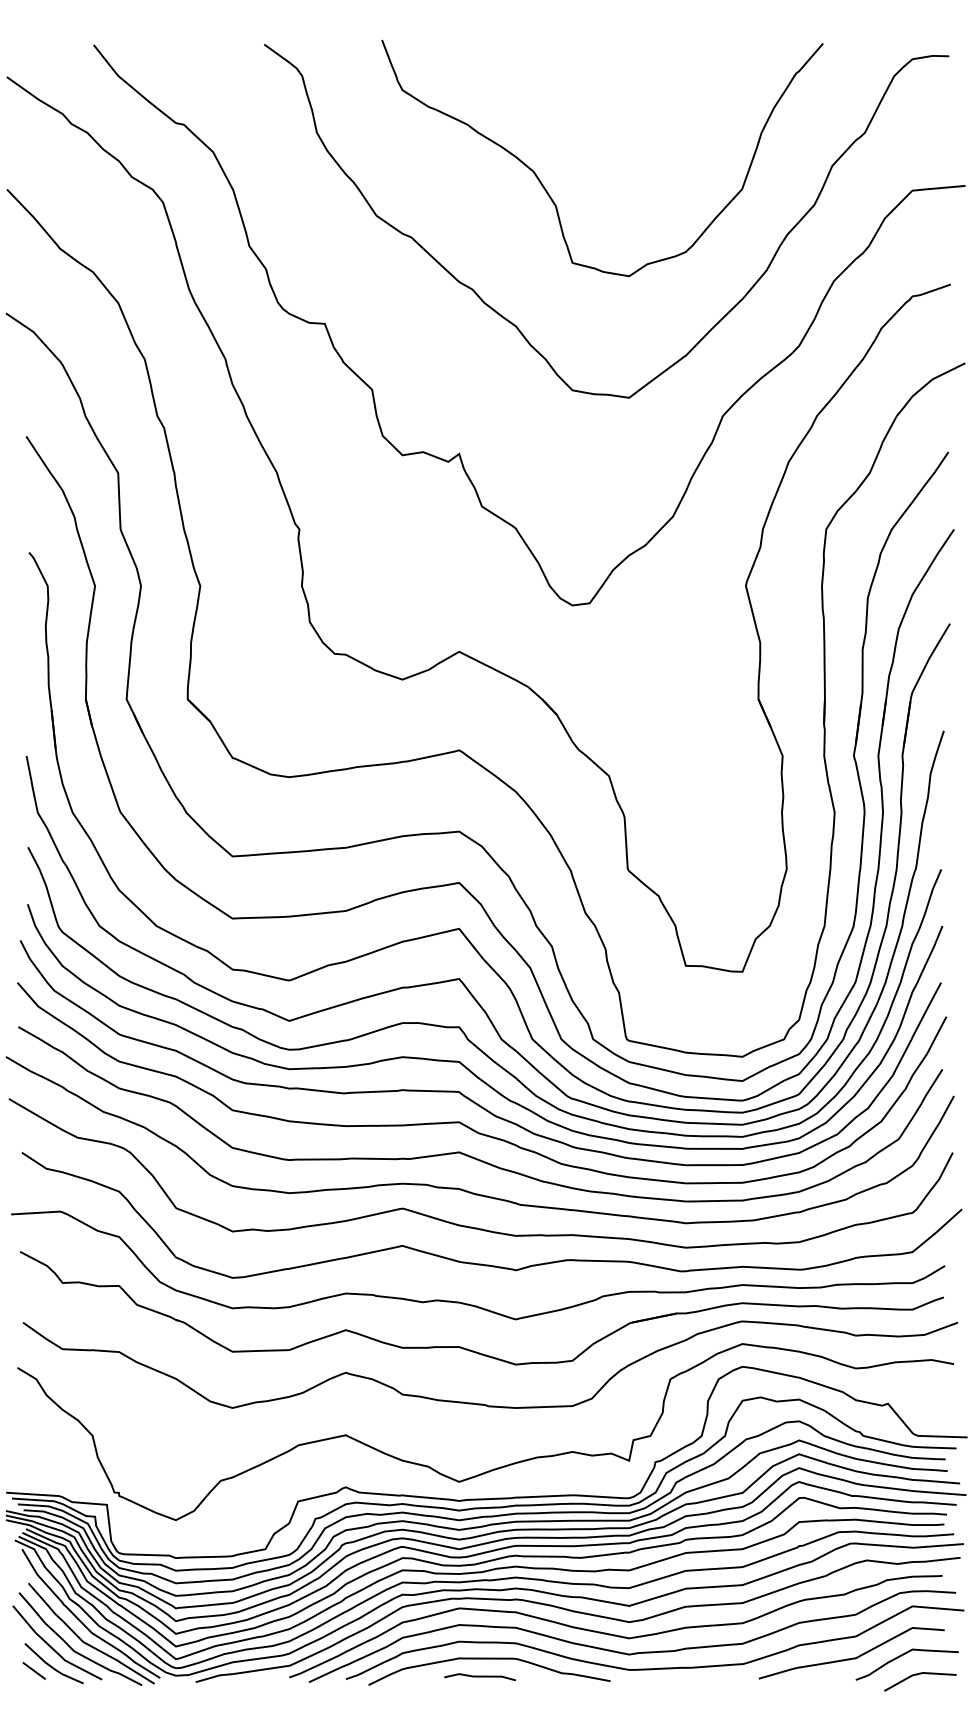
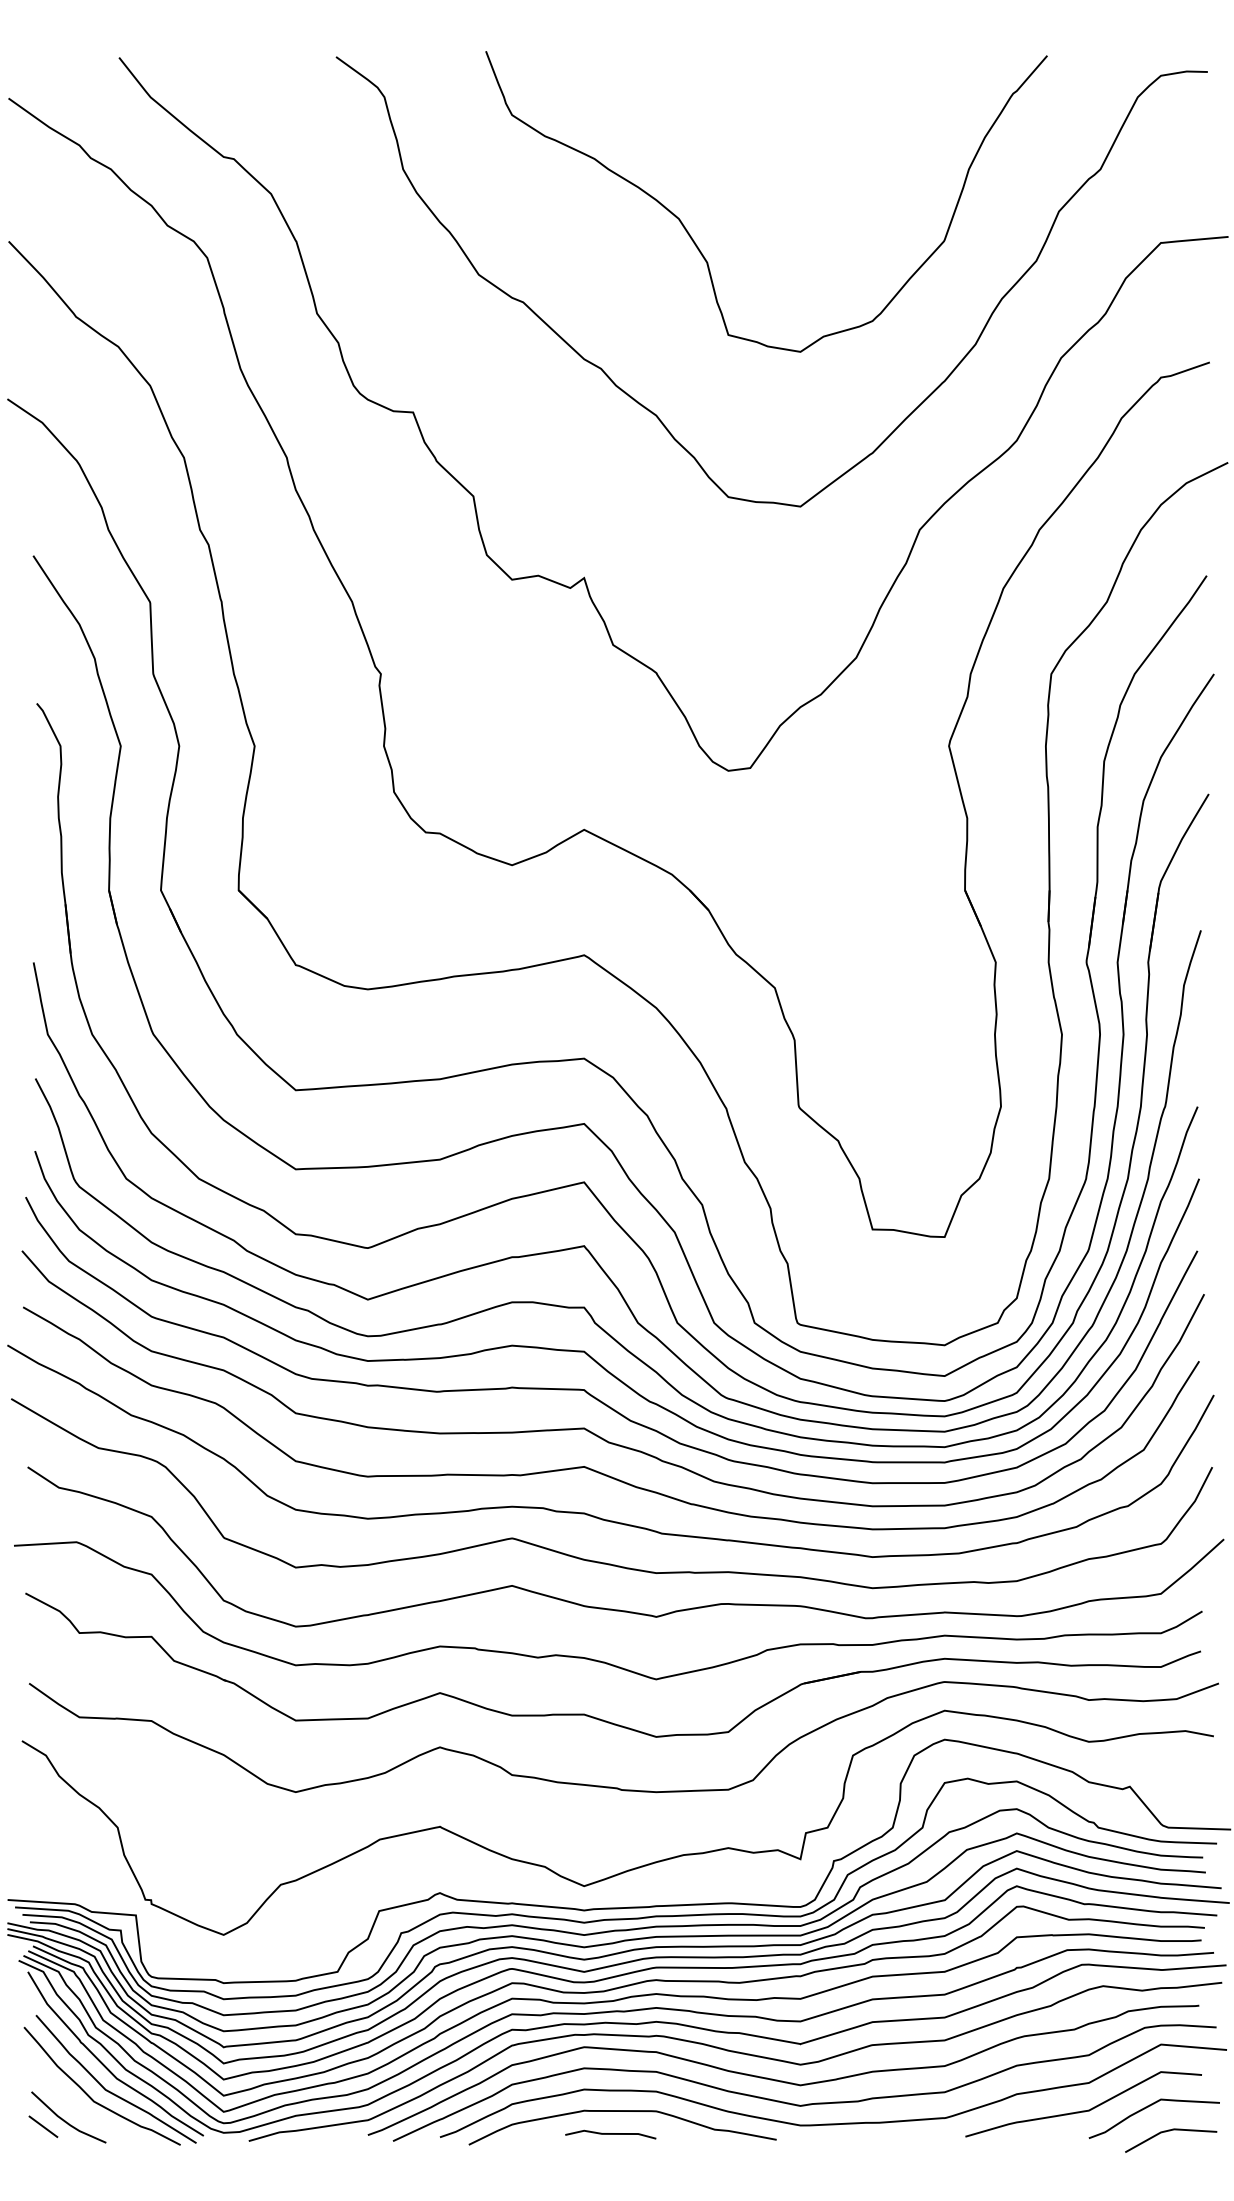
curve: (52, 1647) -> (66, 2096), removed

